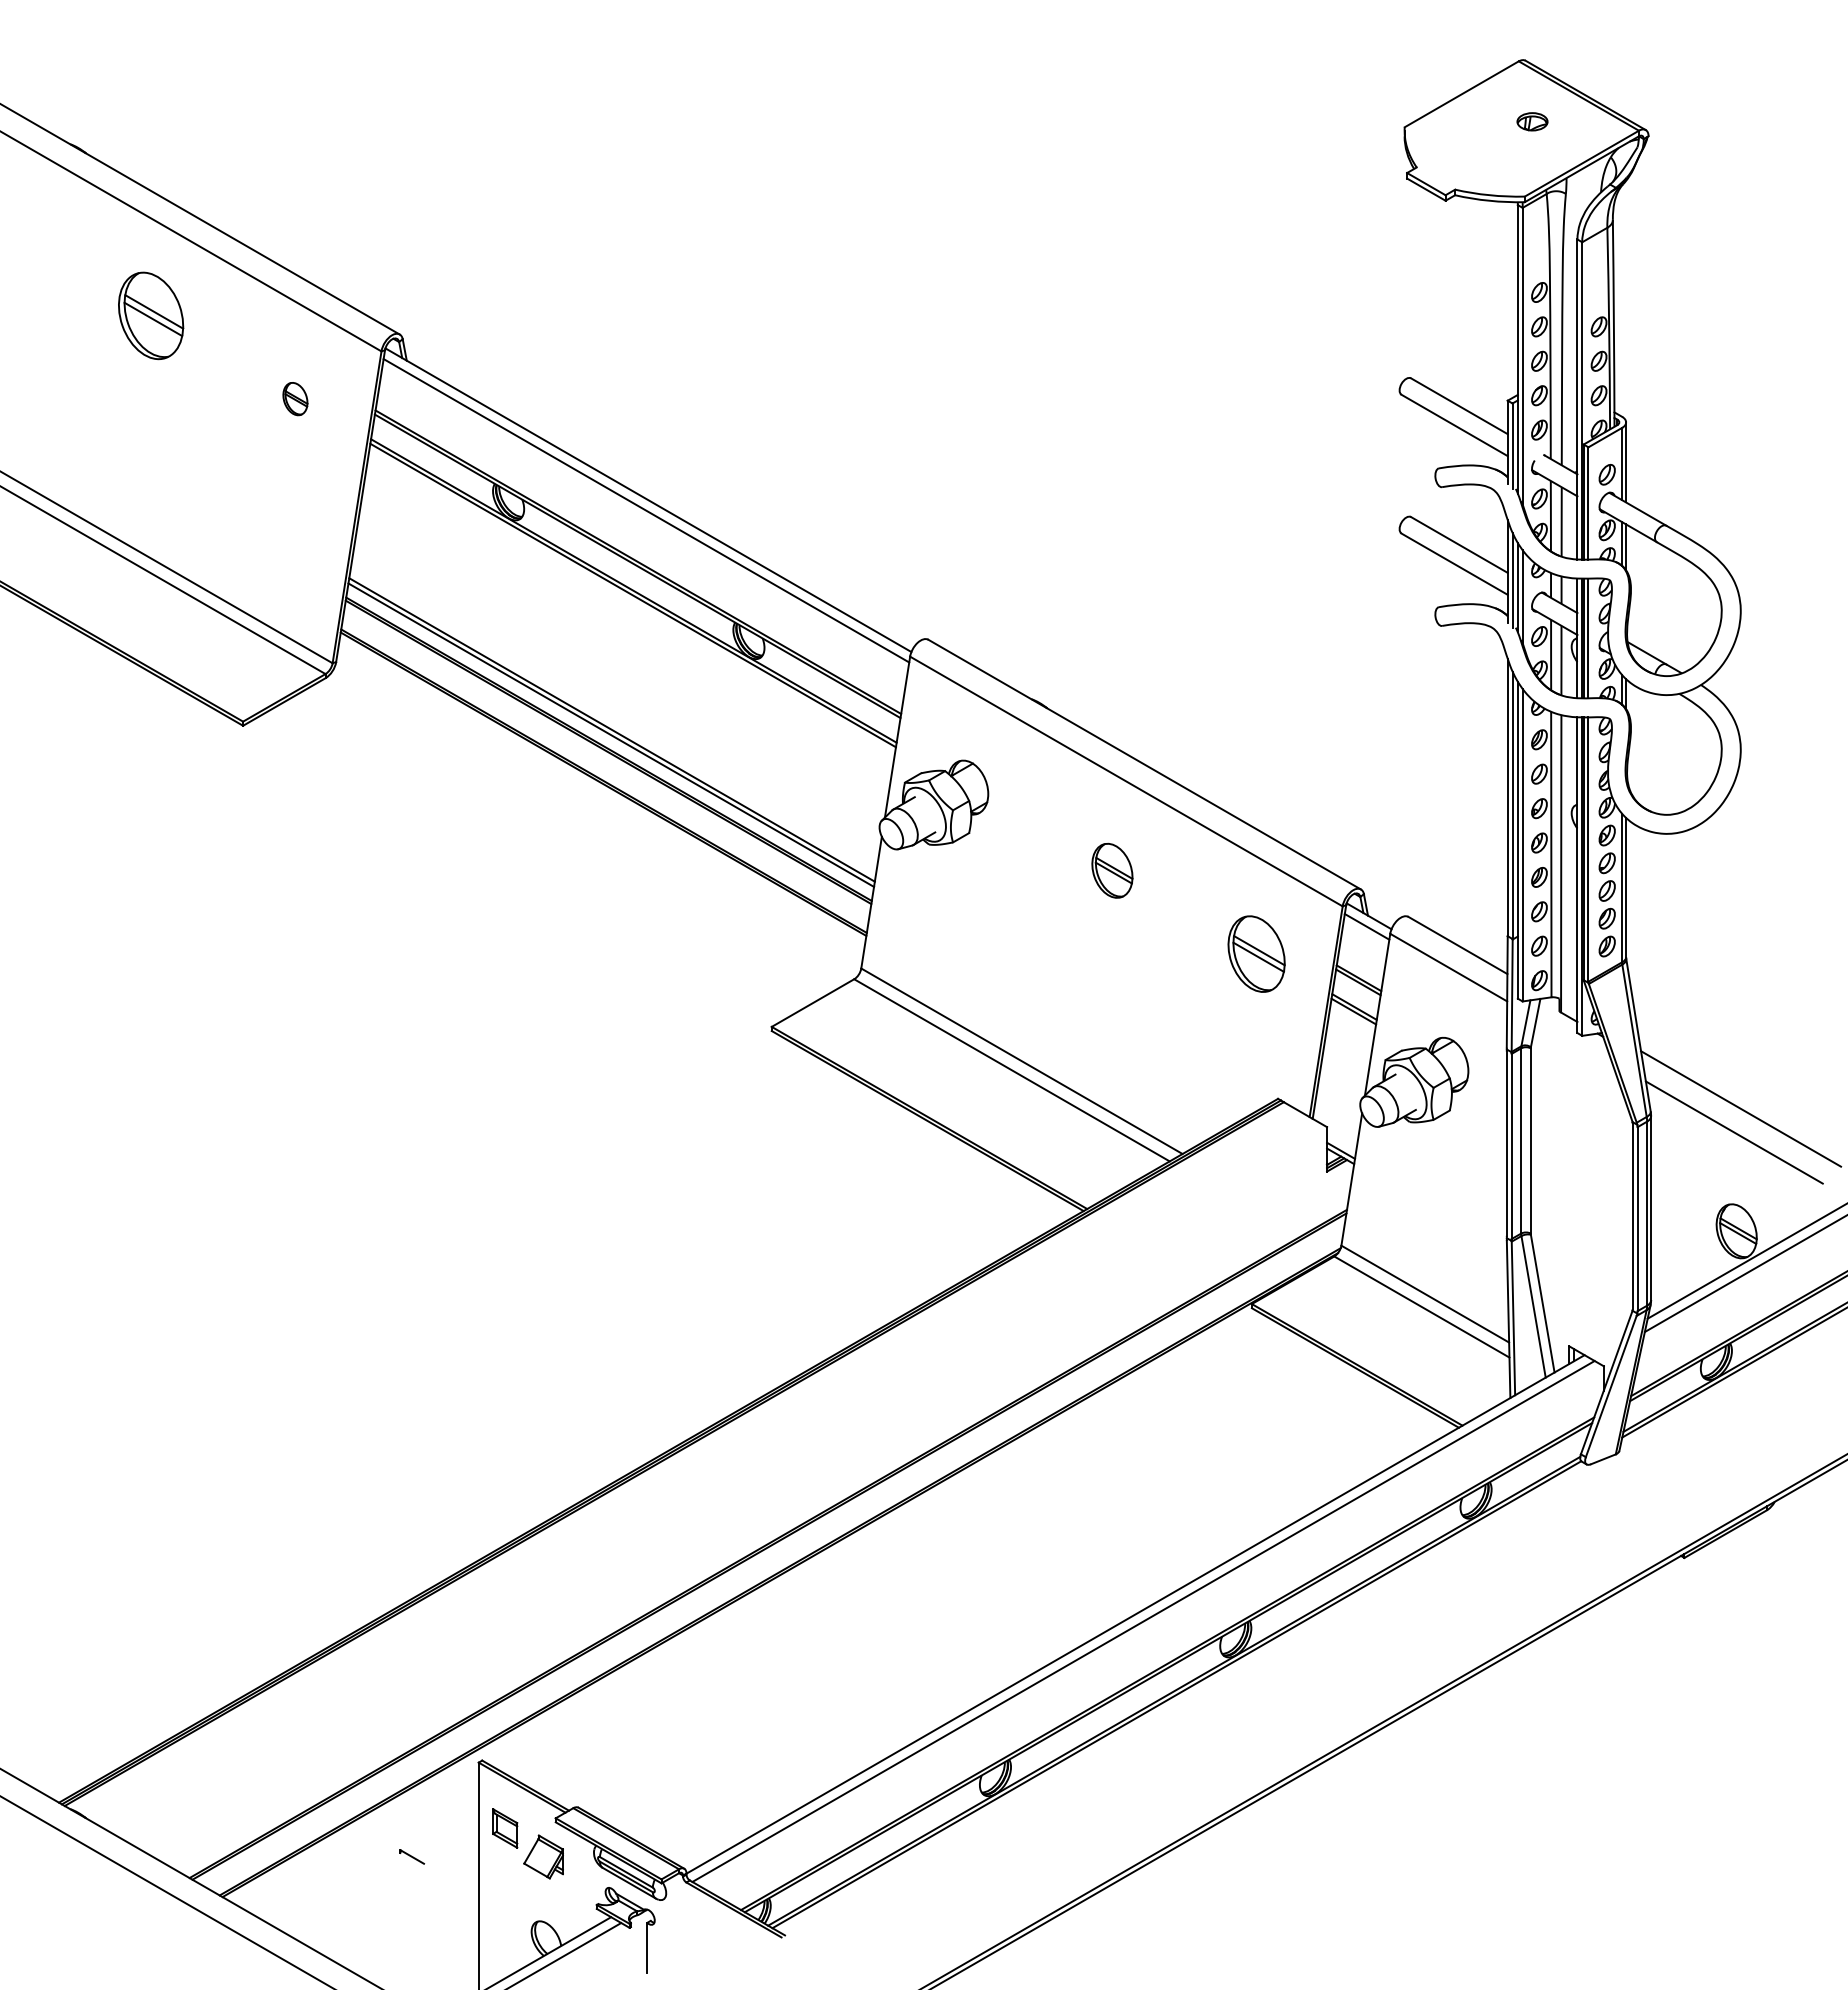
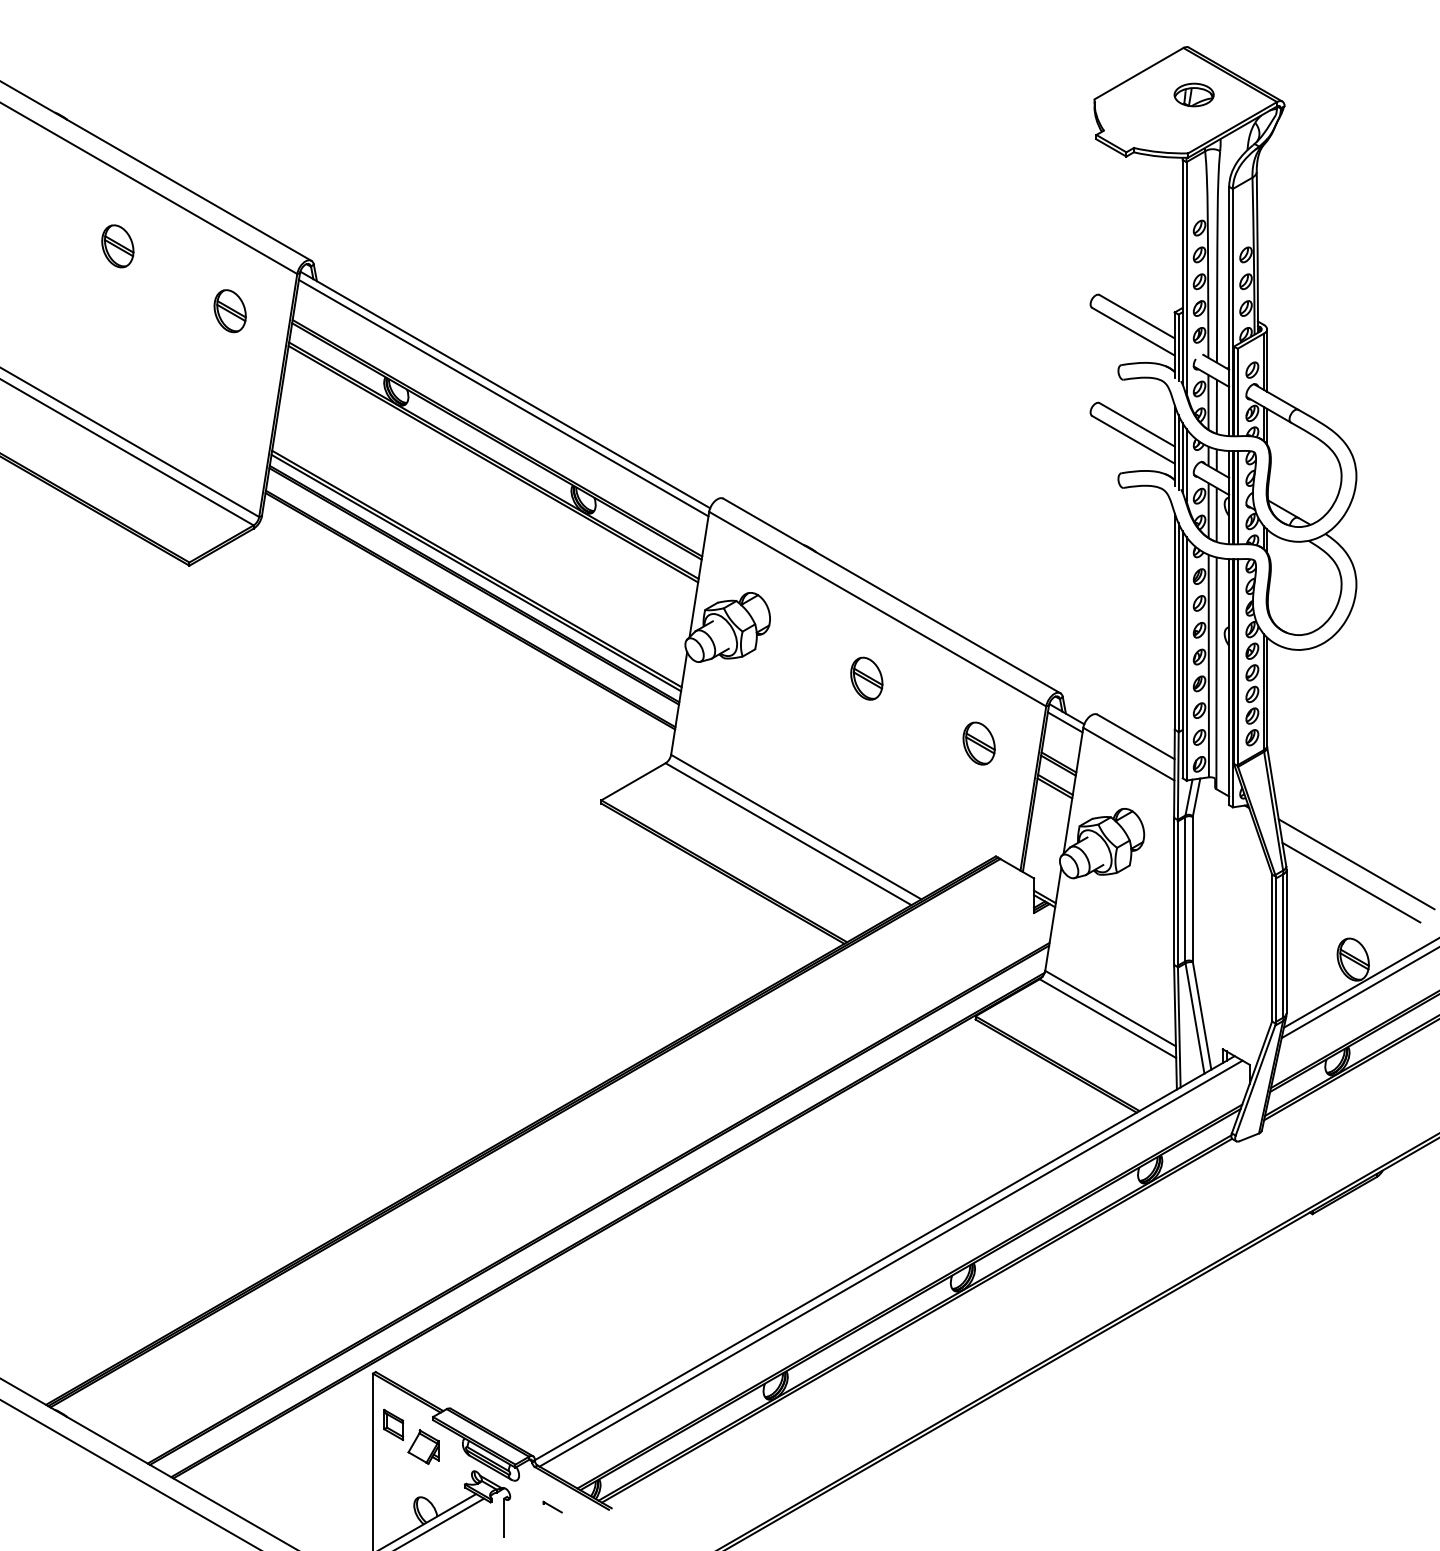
part: (1532, 121) -> (1194, 94), size x1.67
part: (151, 315) -> (118, 246), size x0.62
part: (295, 398) -> (230, 310), size x1.67
part: (1256, 953) -> (979, 743), size x0.71
part: (412, 1856) -> (552, 1506), moved

